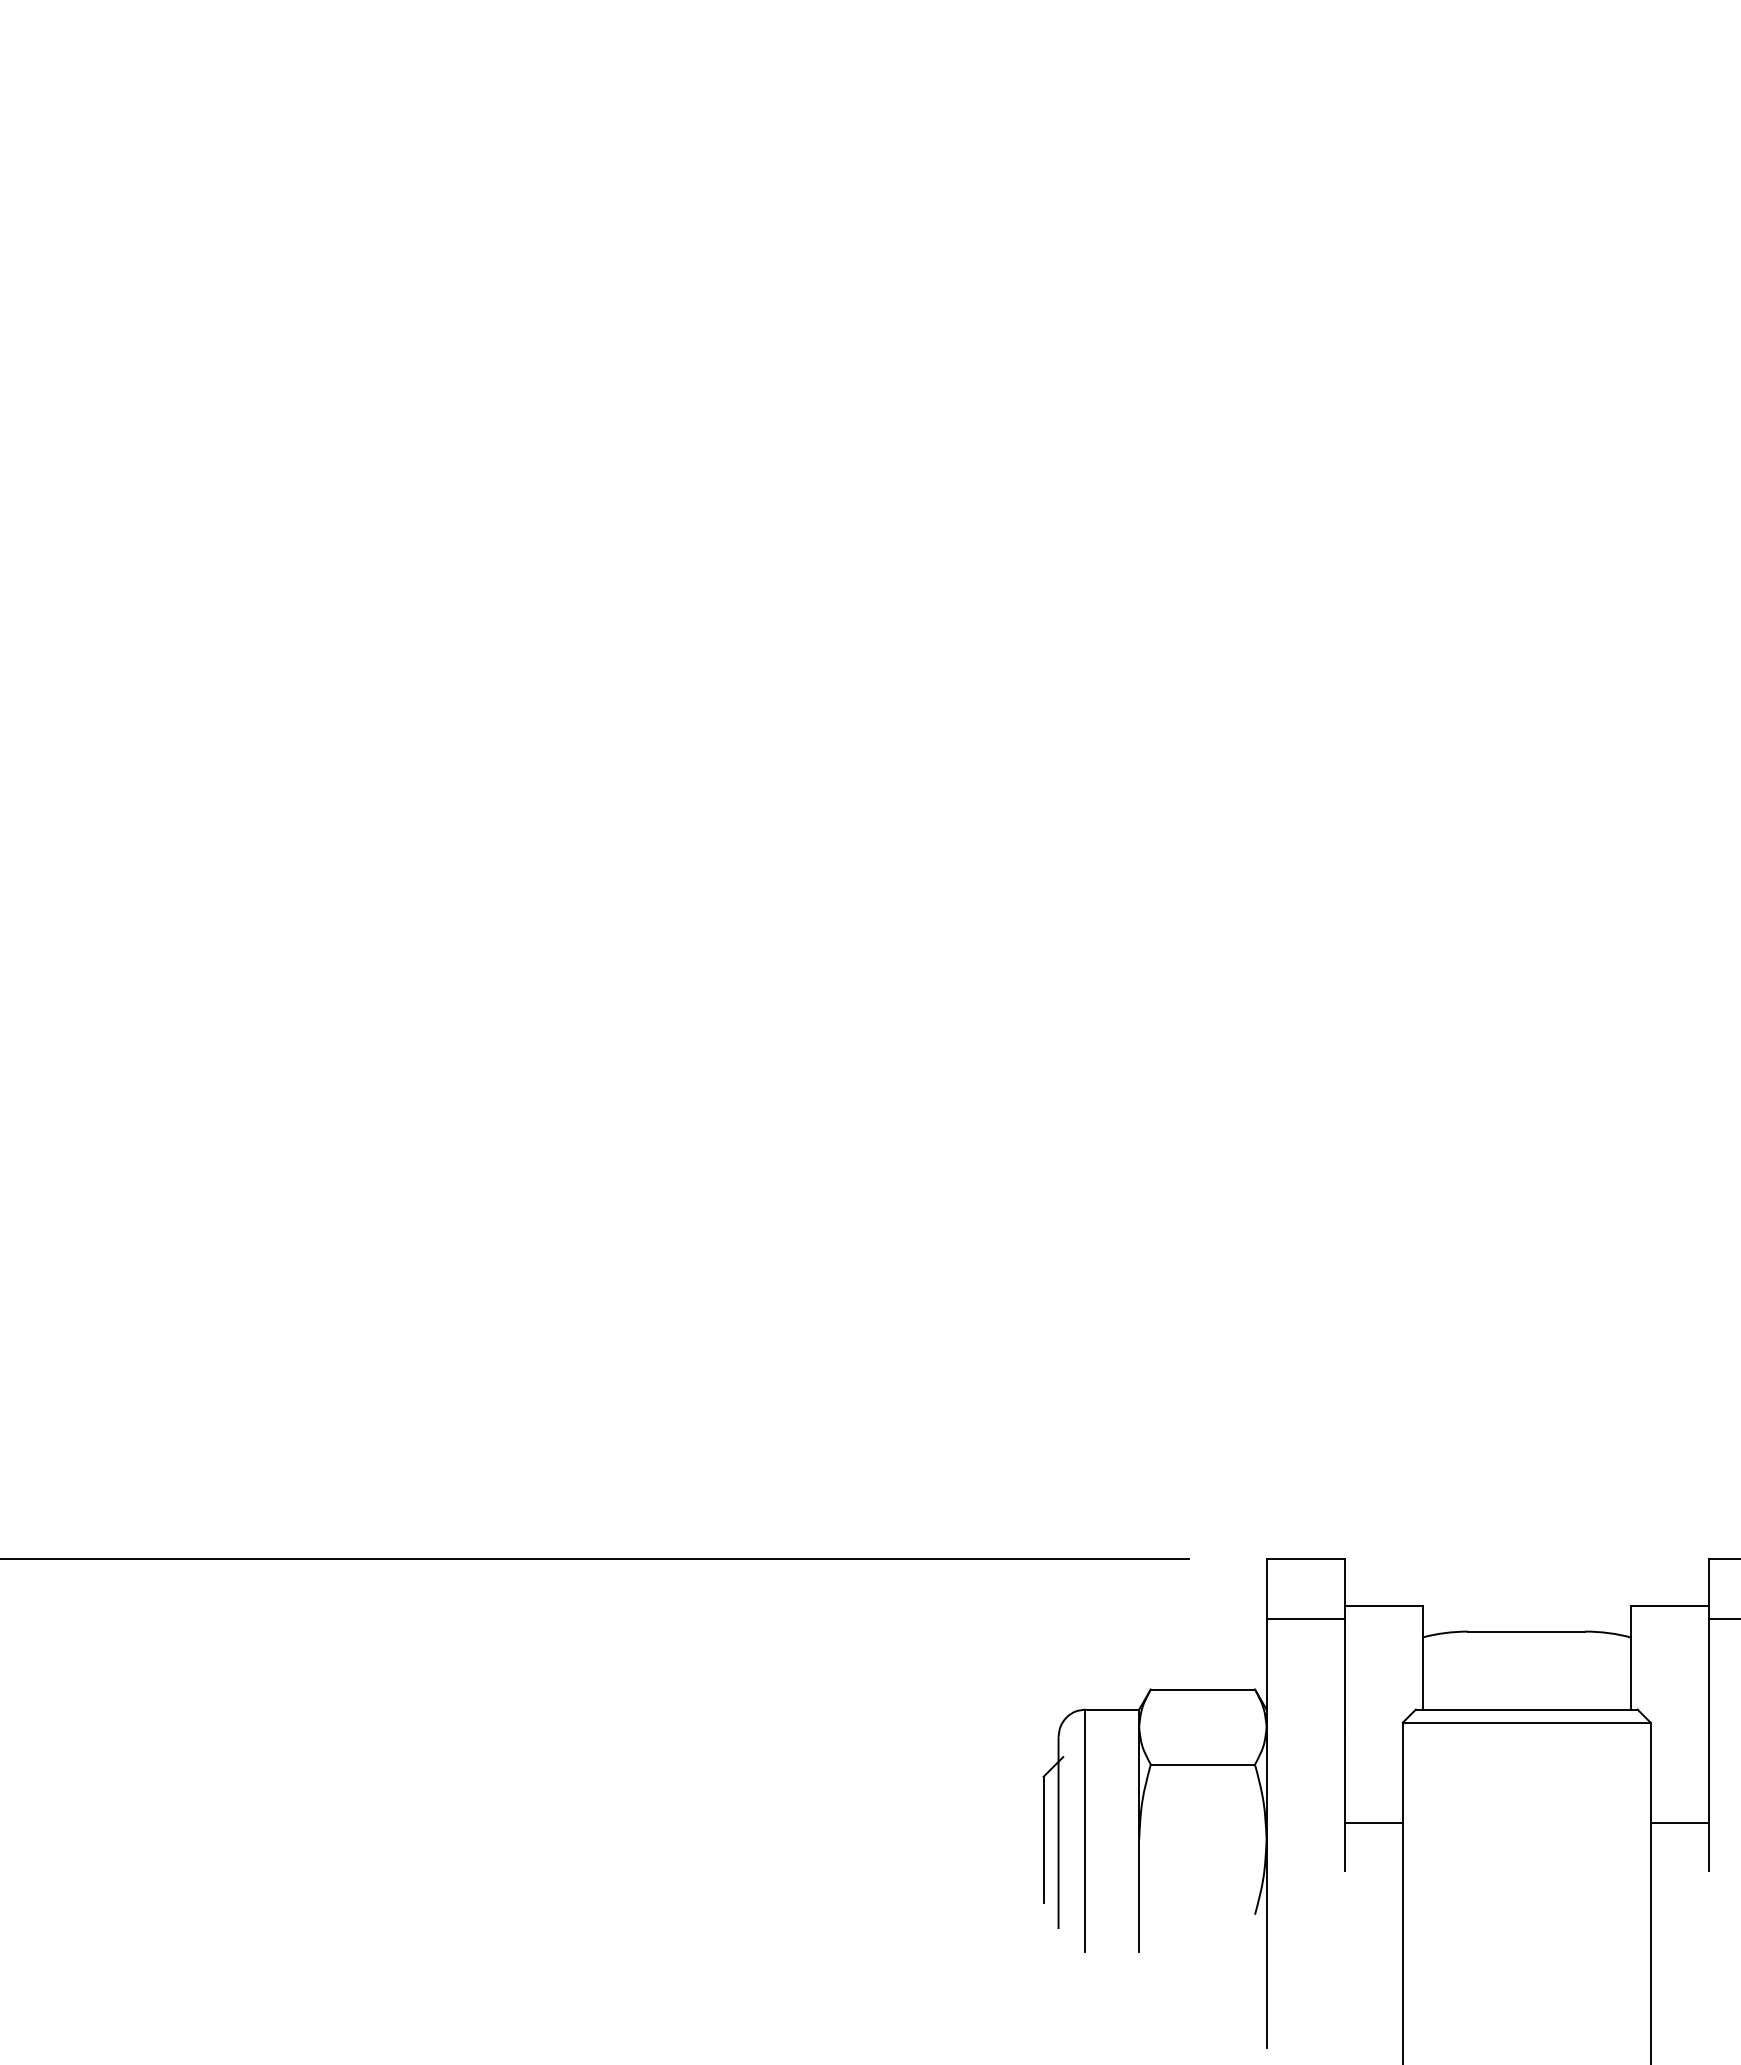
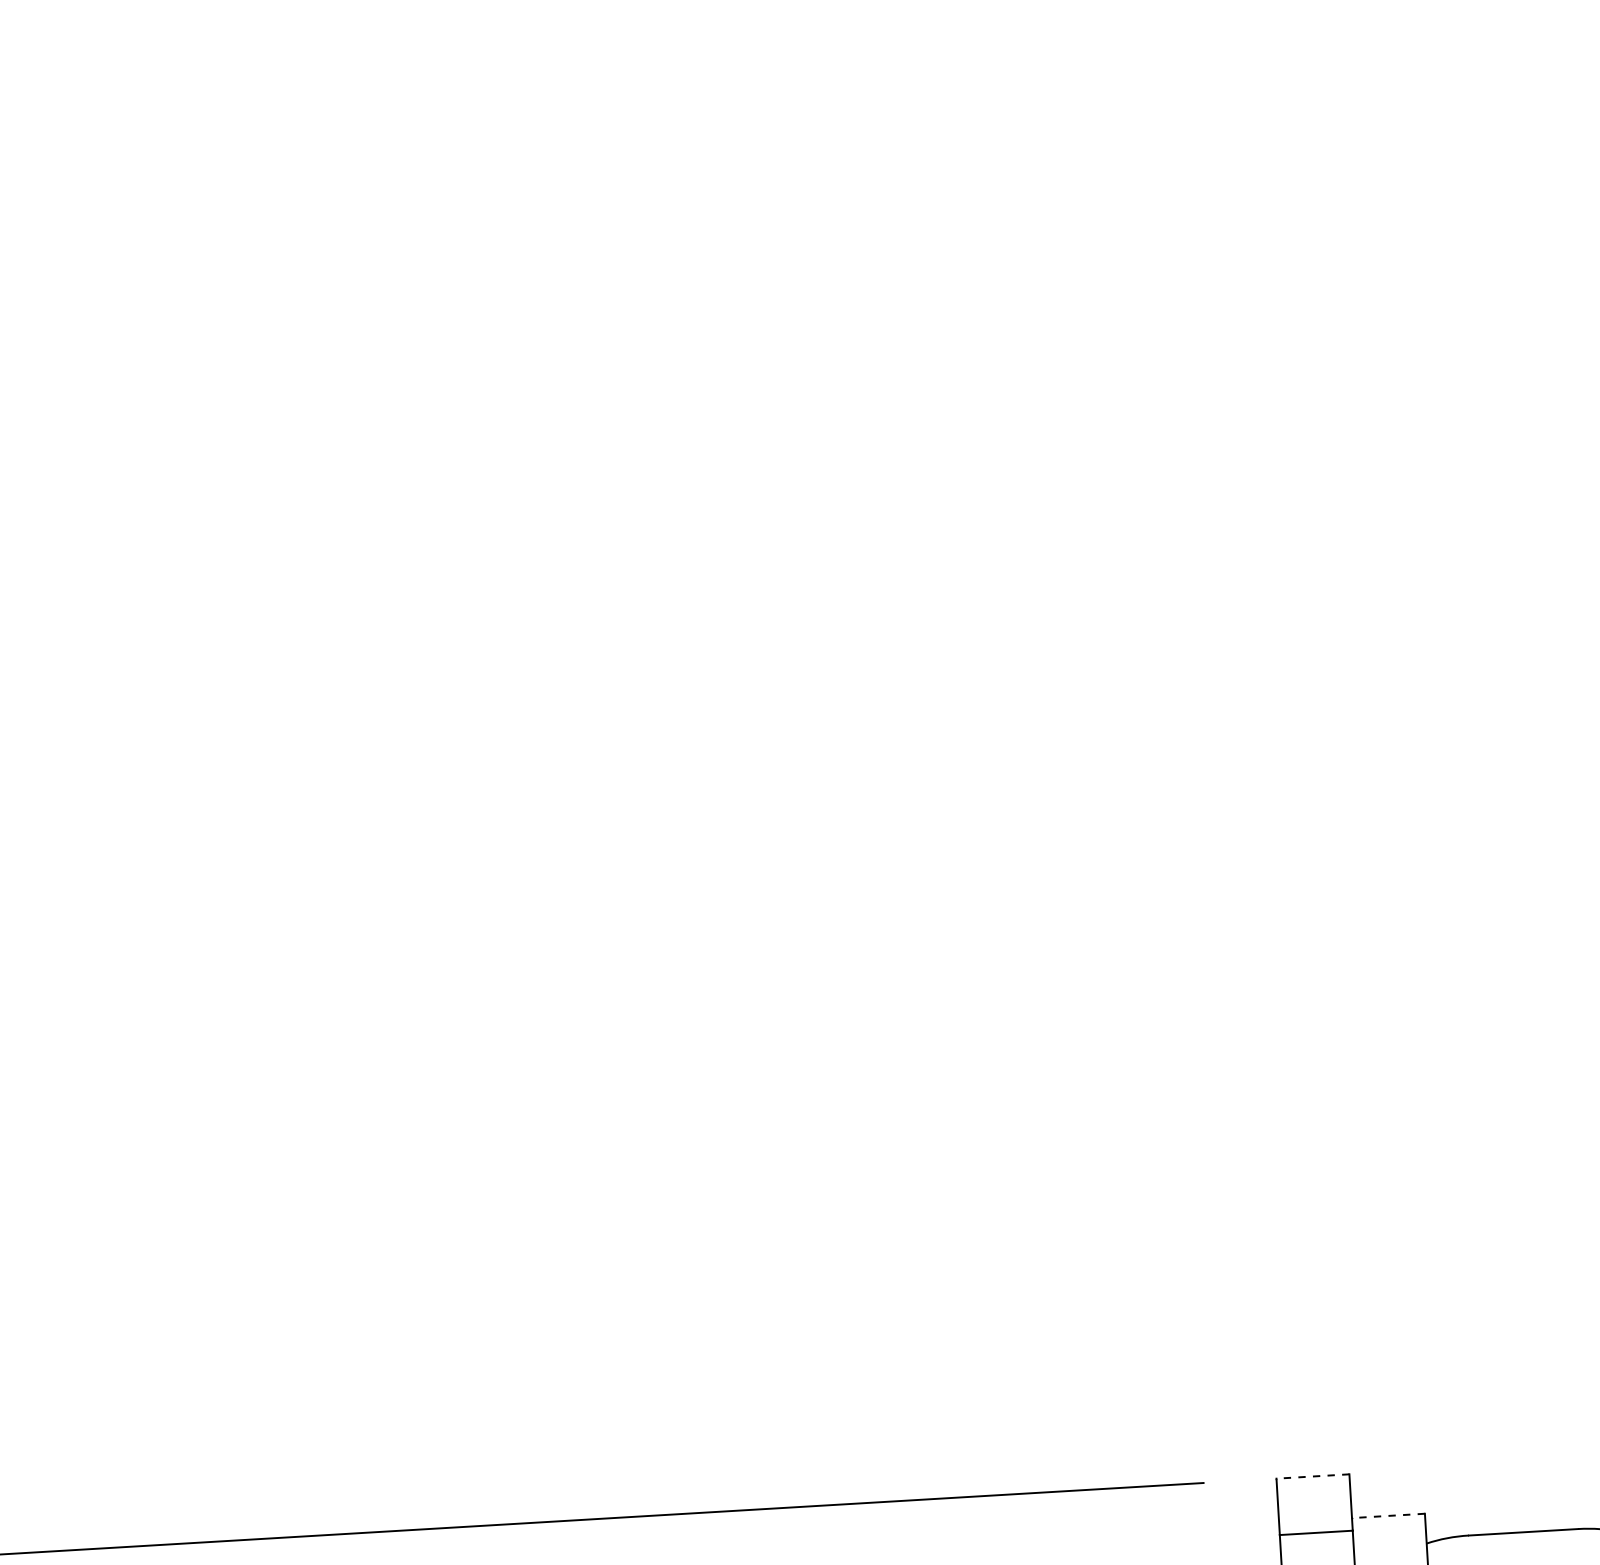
line: (1305, 1558) -> (1312, 1476), solid -> dashed
line: (1383, 1605) -> (1388, 1515), solid -> dashed

